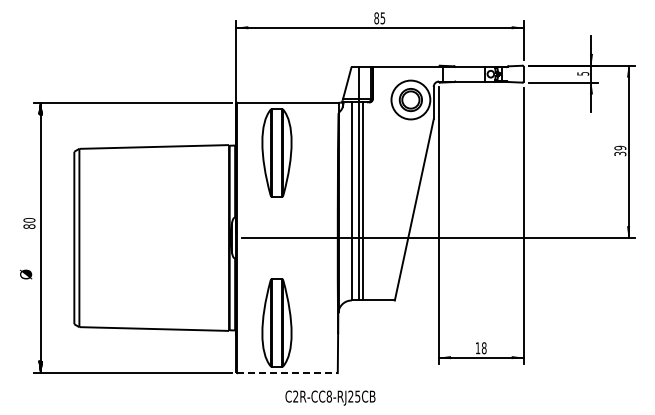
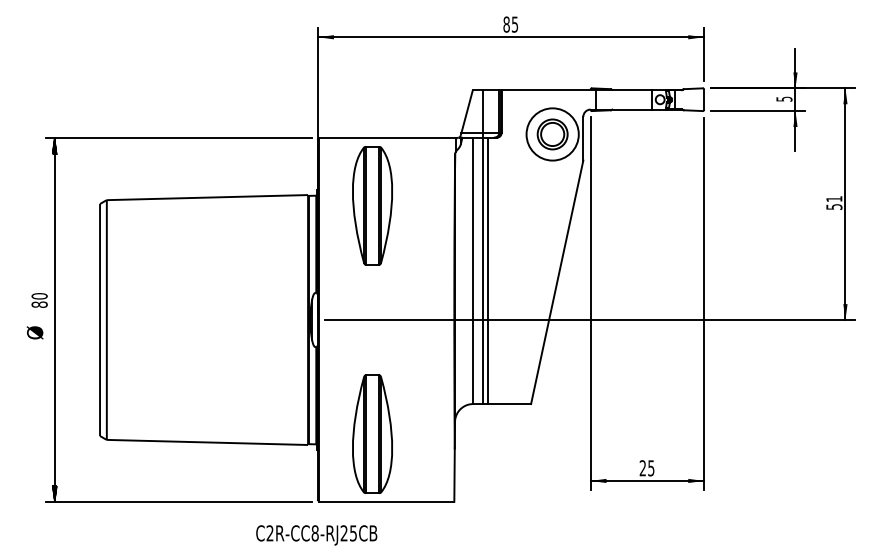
text: (620, 150) -> (834, 202), 39 -> 51
text: (26, 274) -> (35, 332), moved
text: (480, 348) -> (646, 468), 18 -> 25
line: (288, 373) -> (388, 502), dashed -> solid
text: (330, 397) -> (316, 534), moved

